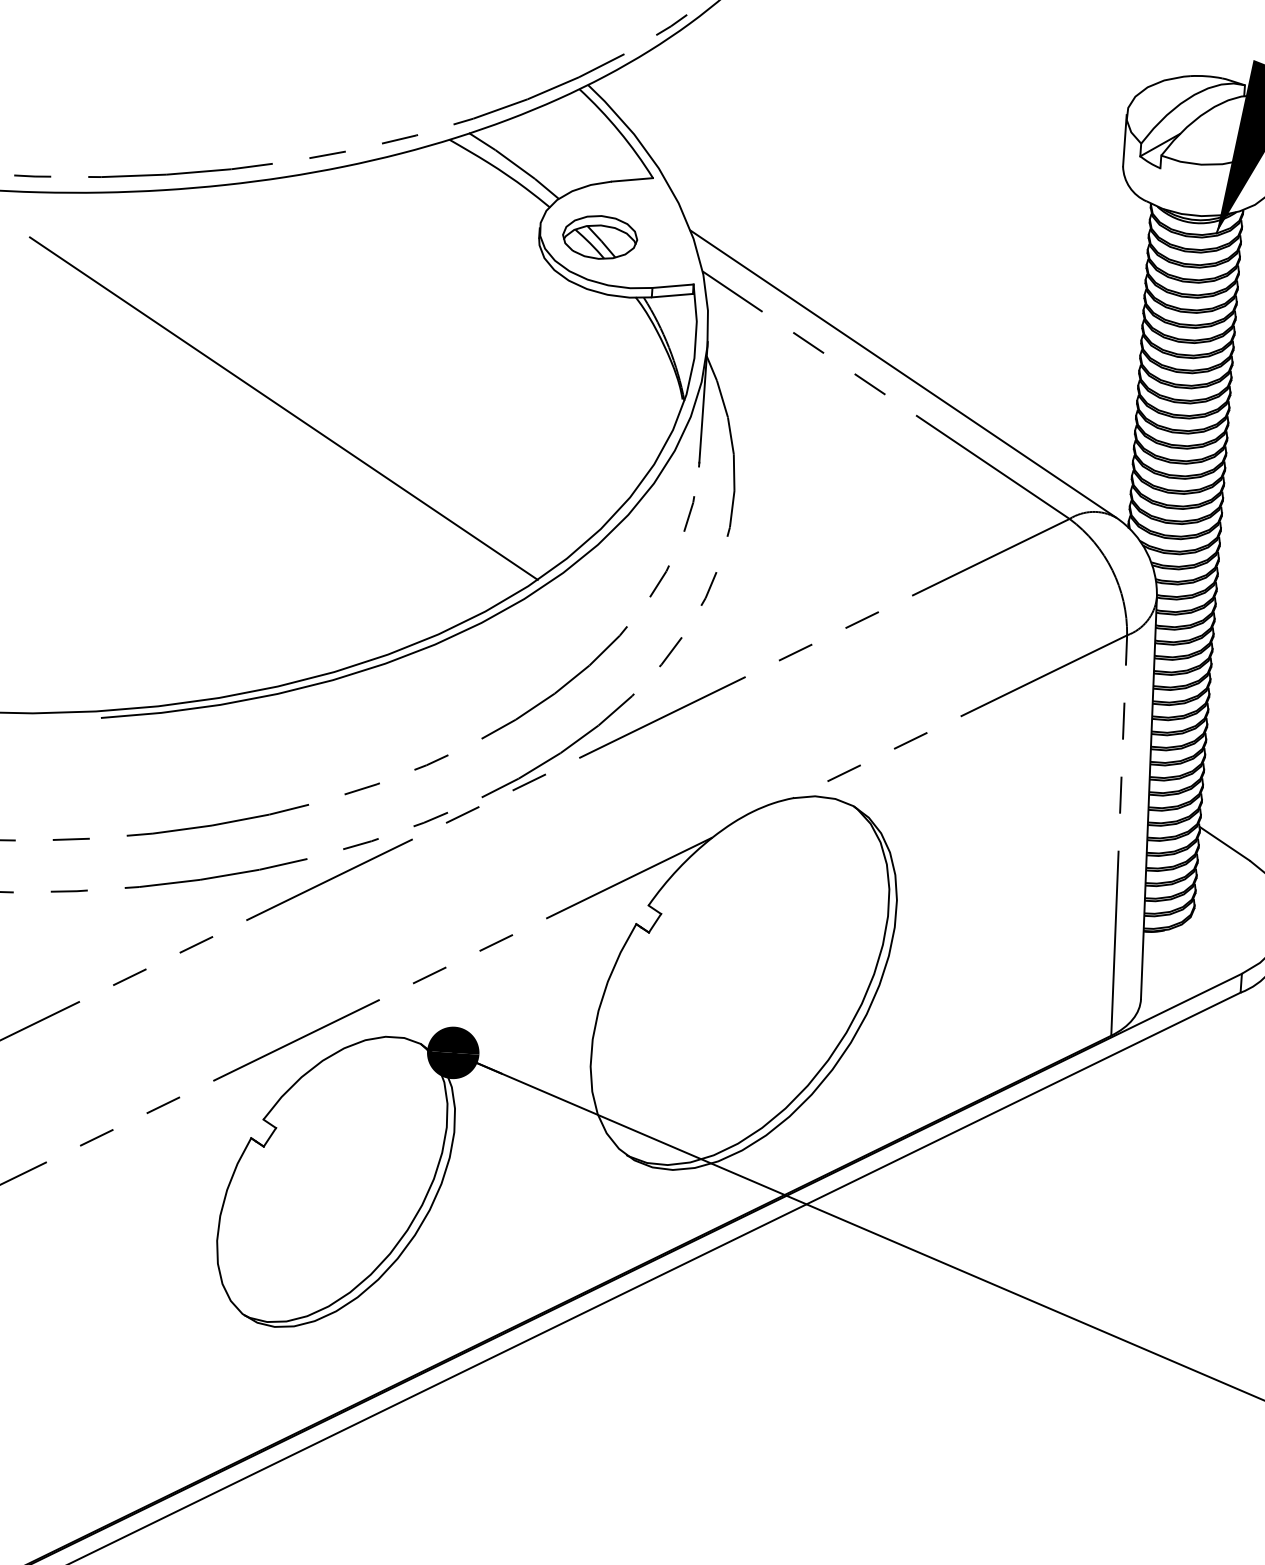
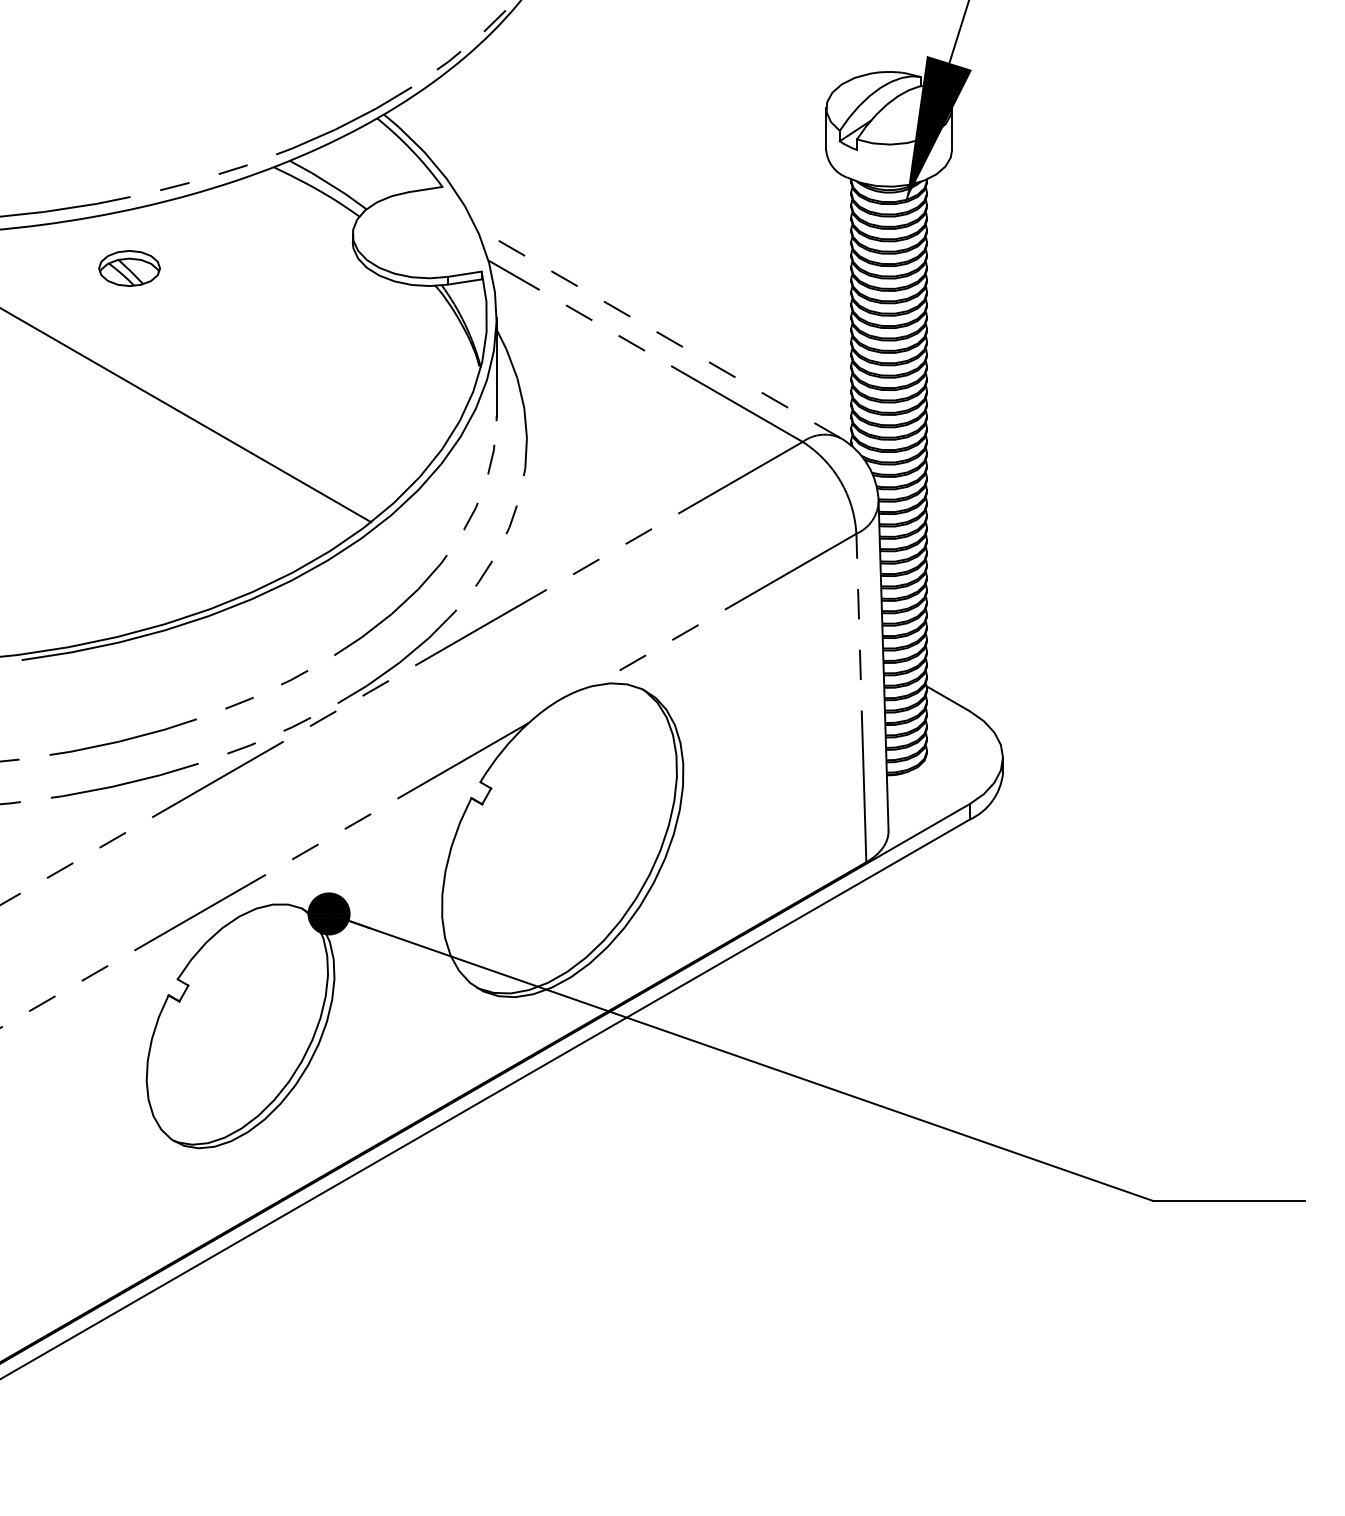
part: (600, 237) -> (129, 268), moved
line: (903, 373) -> (658, 332), solid -> dashed

